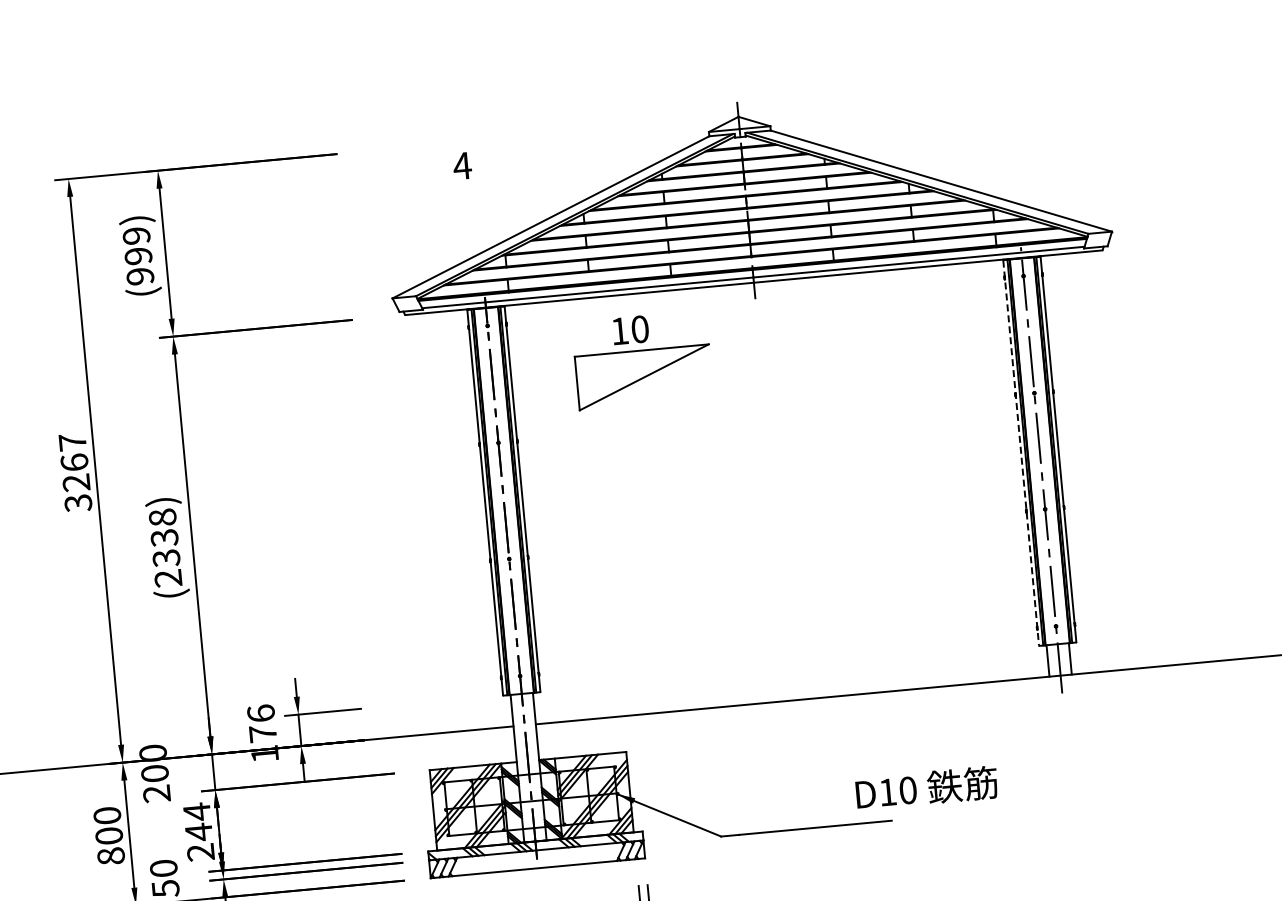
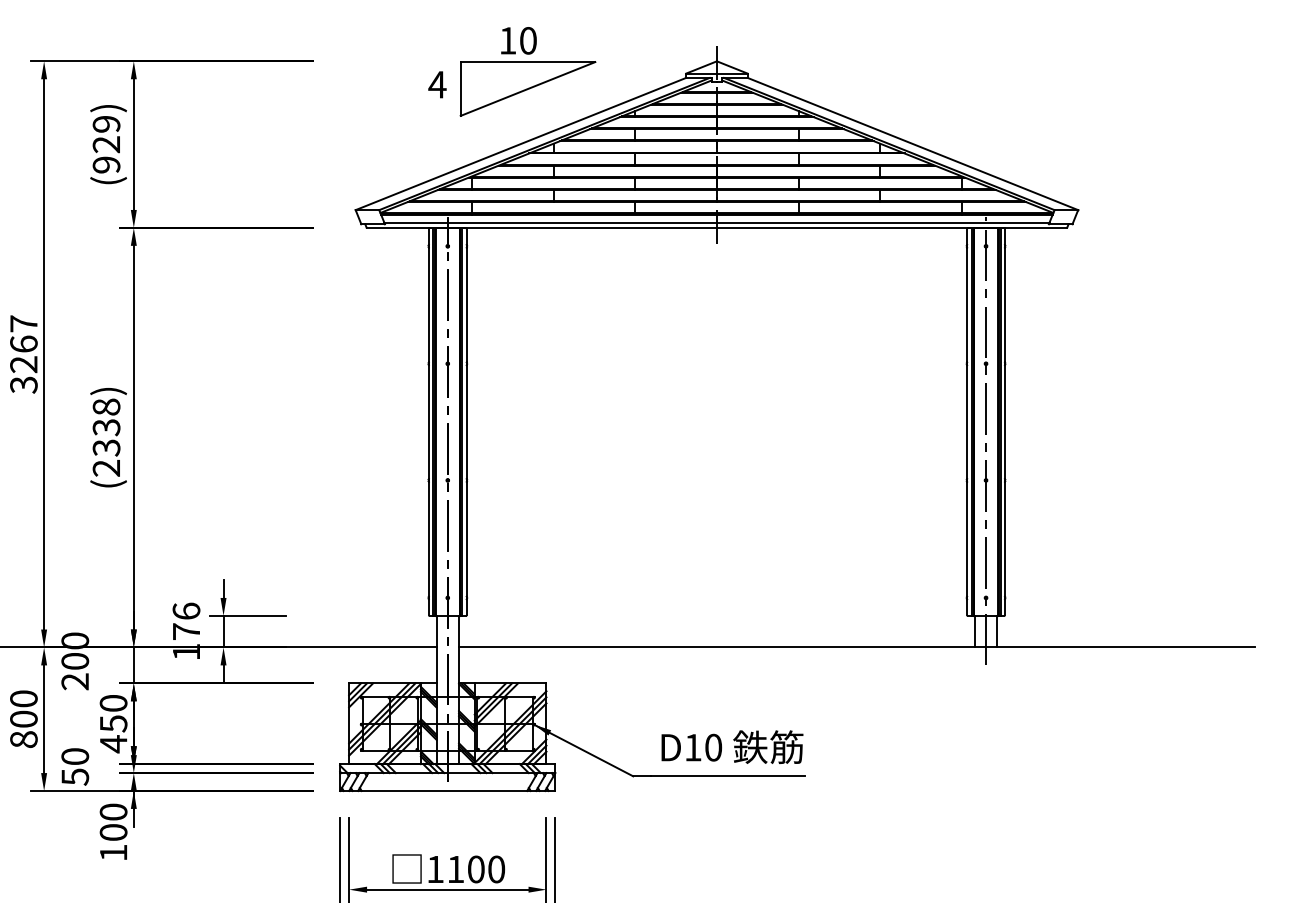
text: (138, 256) -> (106, 144), (999) -> (929)
part: (642, 359) -> (527, 71), moved
line: (1021, 453) -> (967, 422), dashed -> solid
text: (926, 787) -> (732, 746), moved
text: (198, 831) -> (113, 723), 244 -> 450

